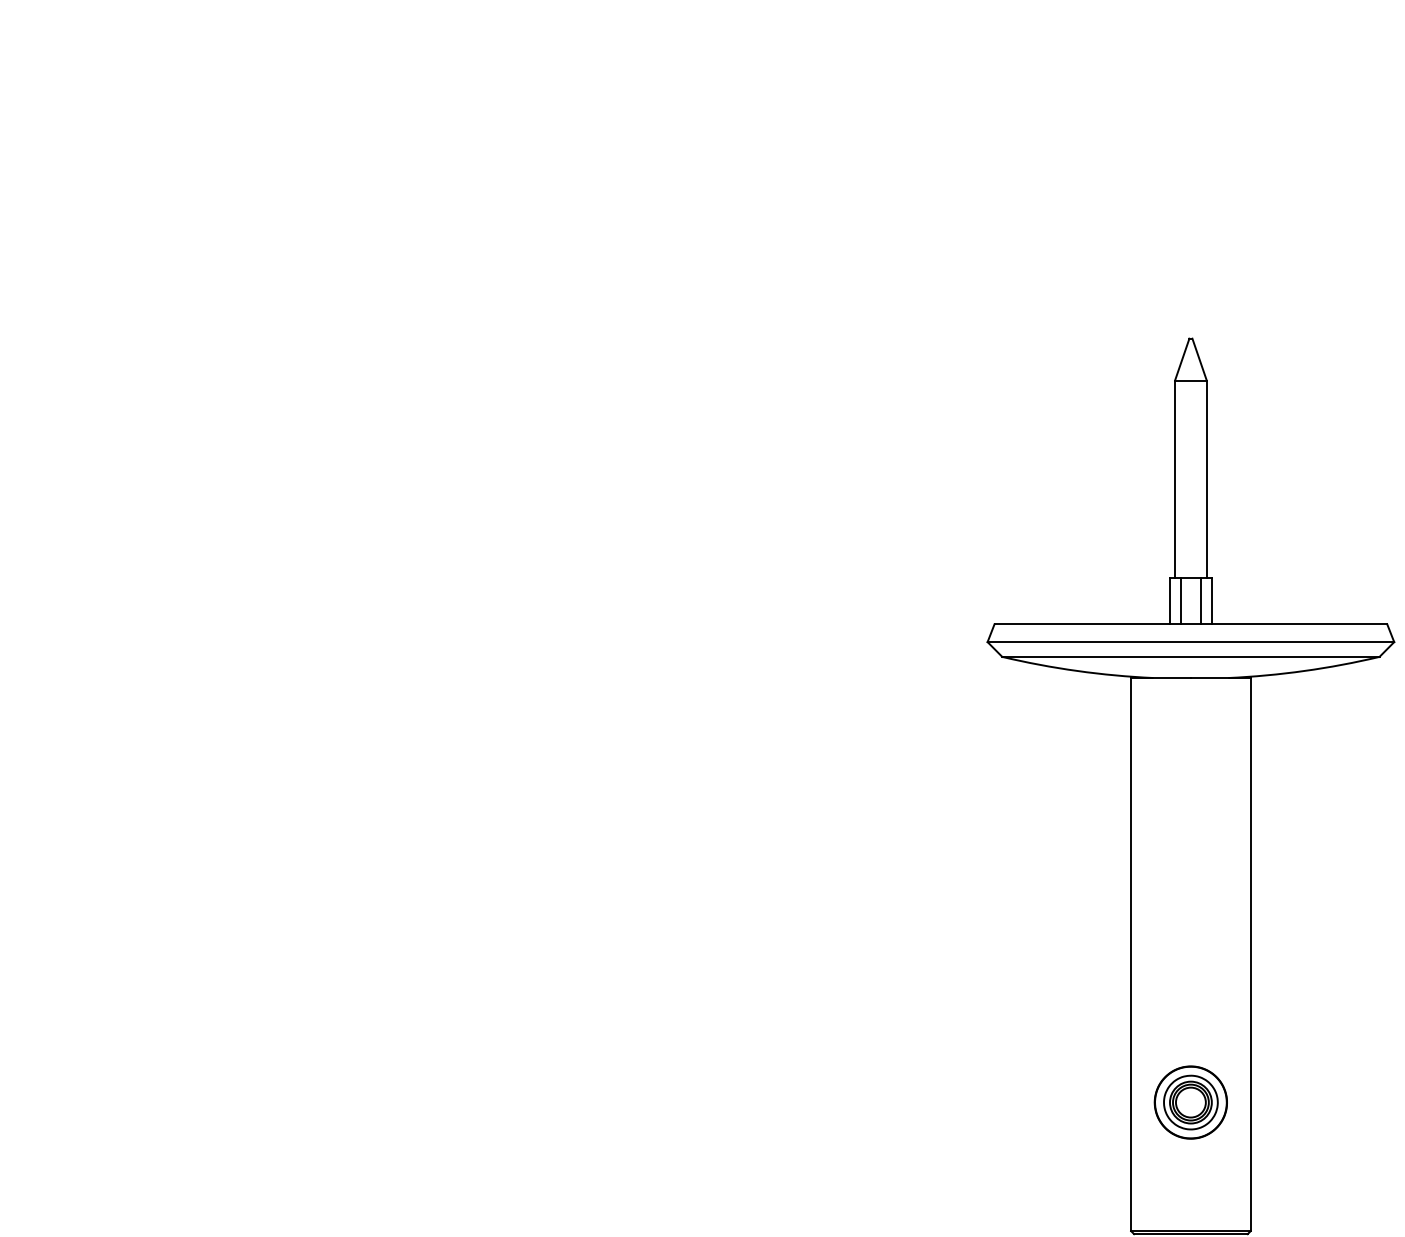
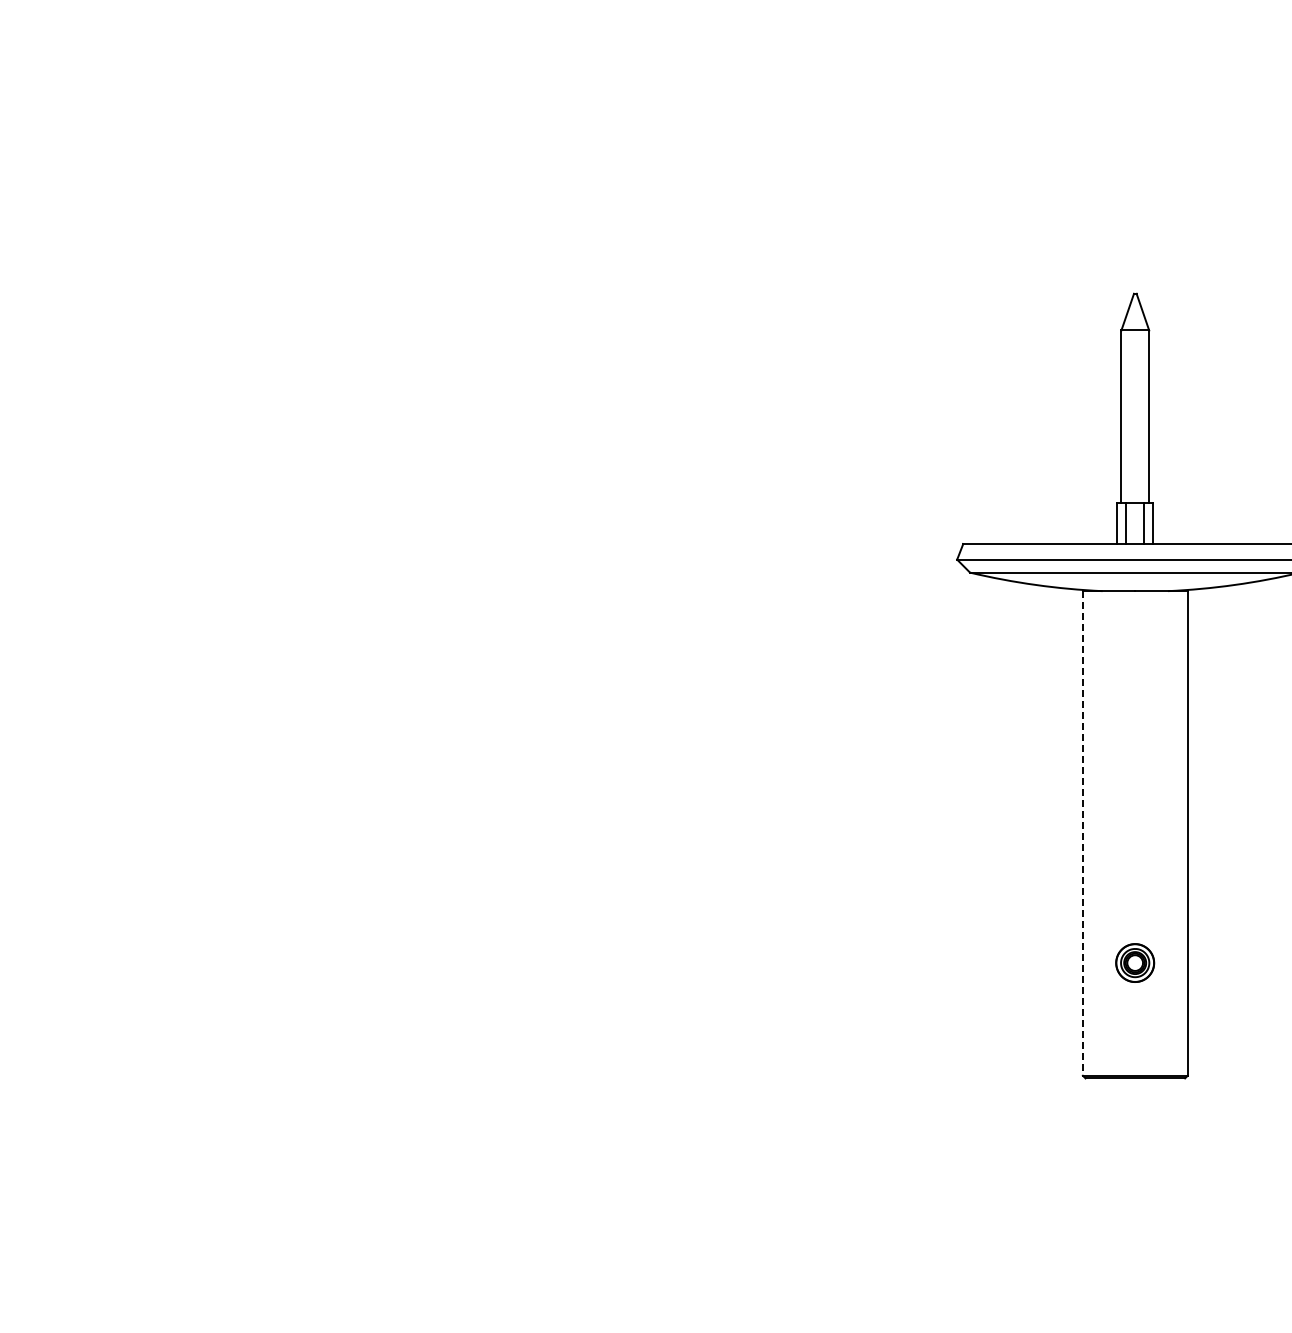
line: (1130, 954) -> (1082, 833), solid -> dashed
part: (1189, 1101) -> (1134, 962), size x0.6

